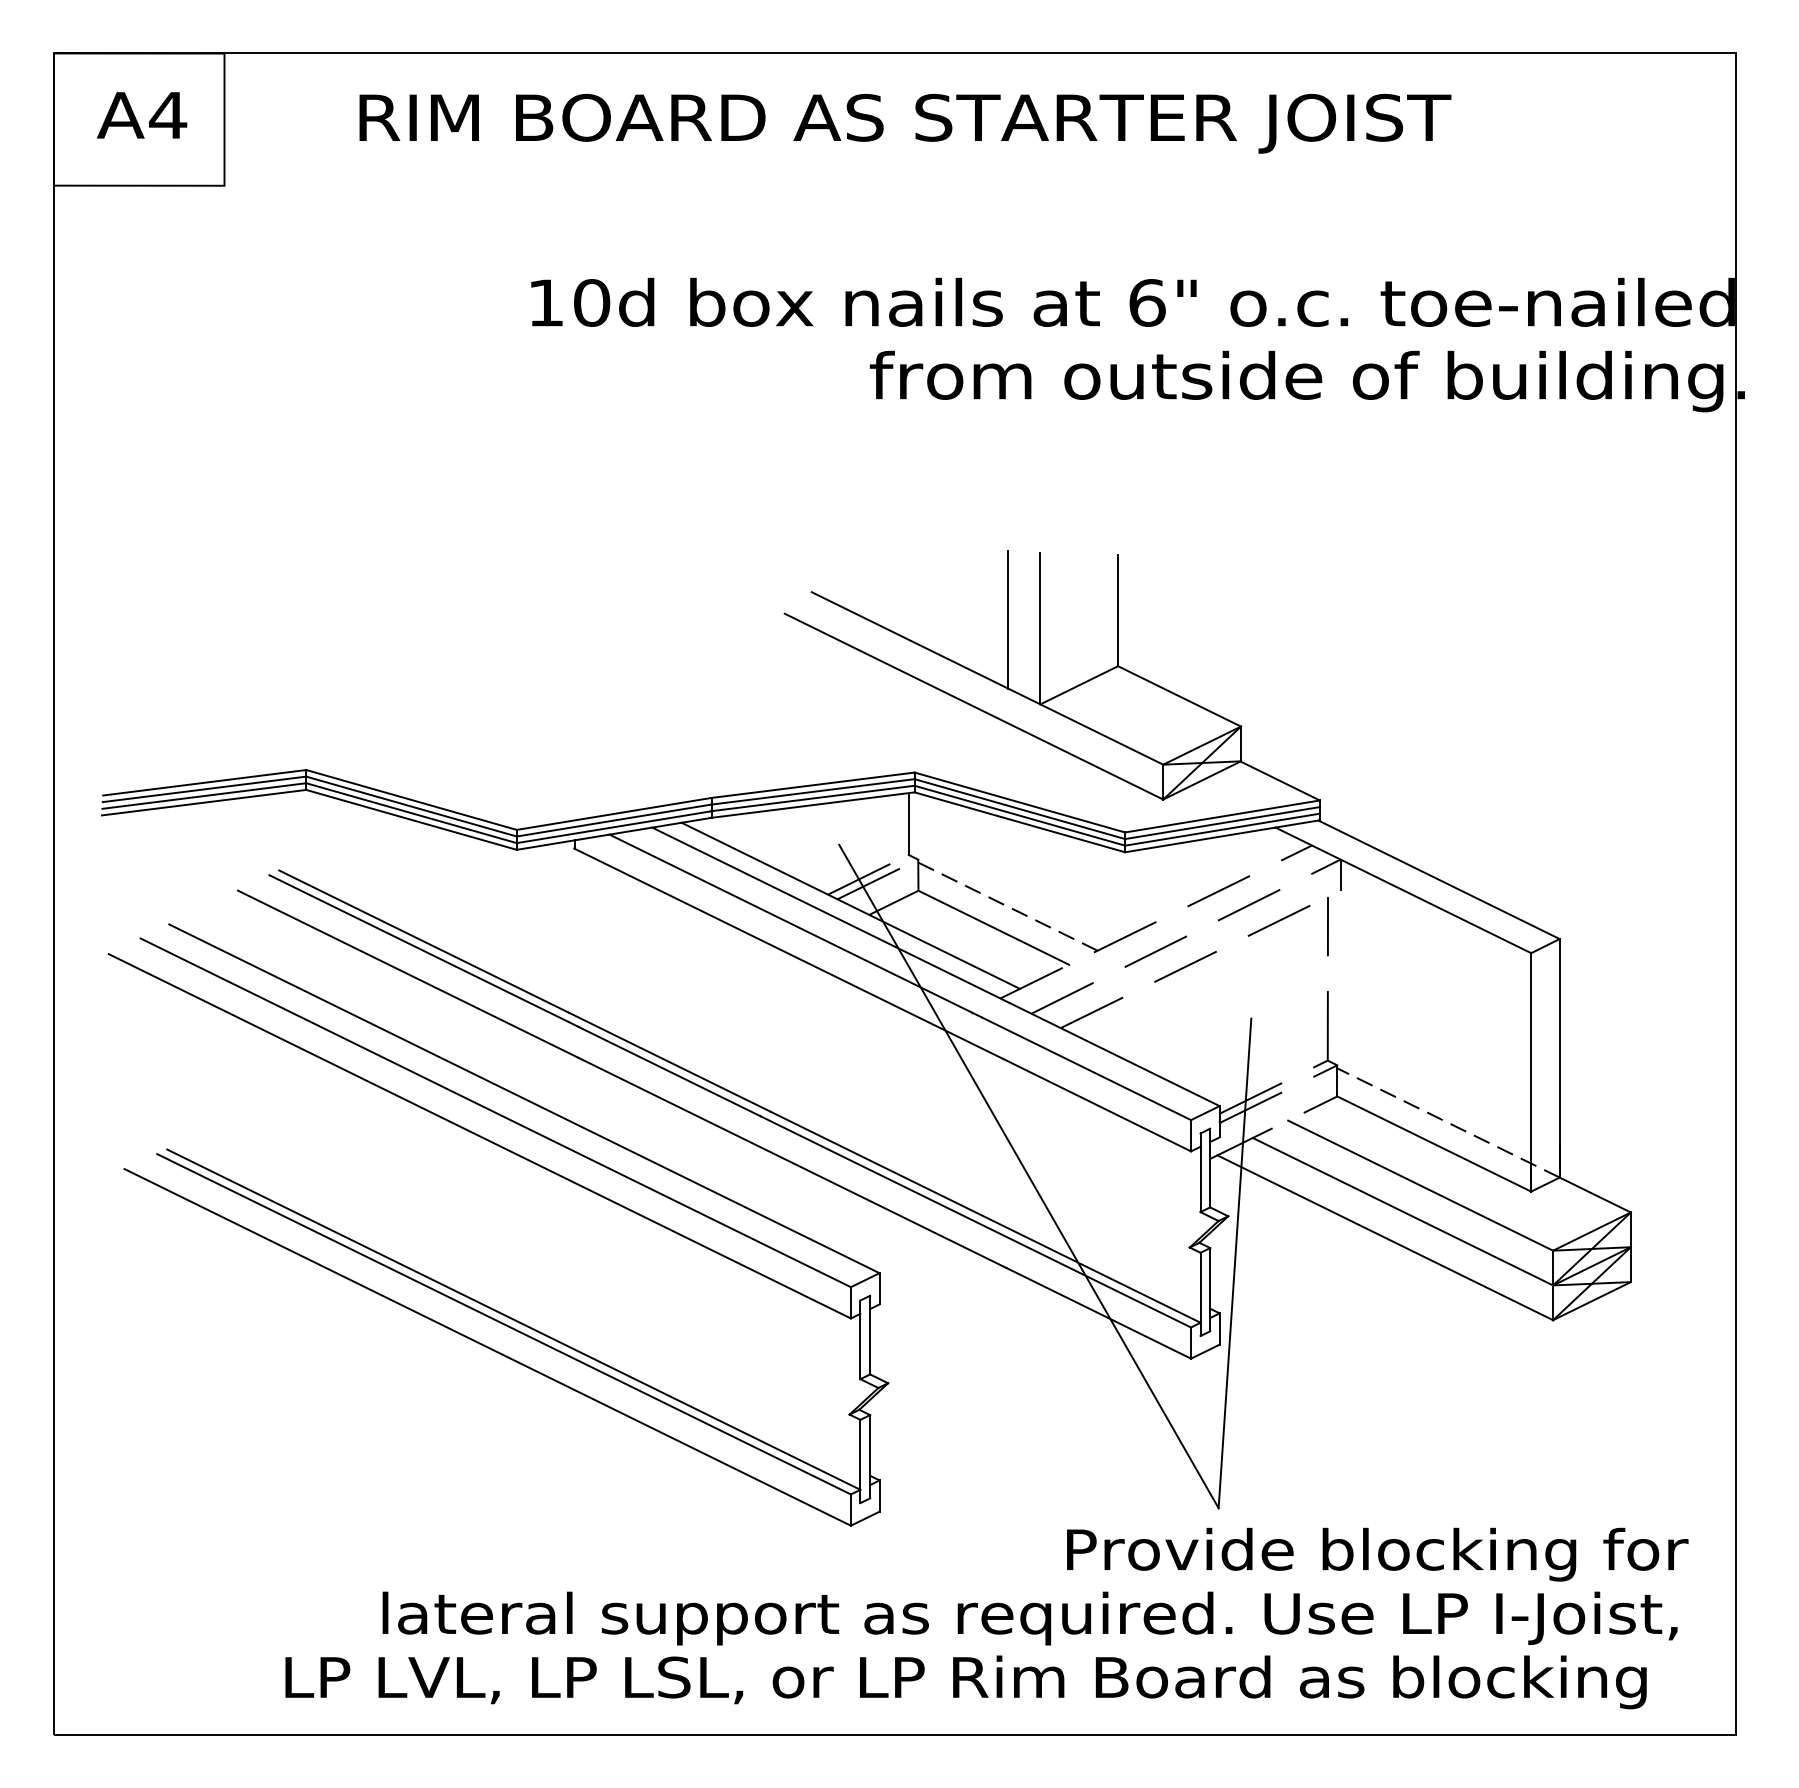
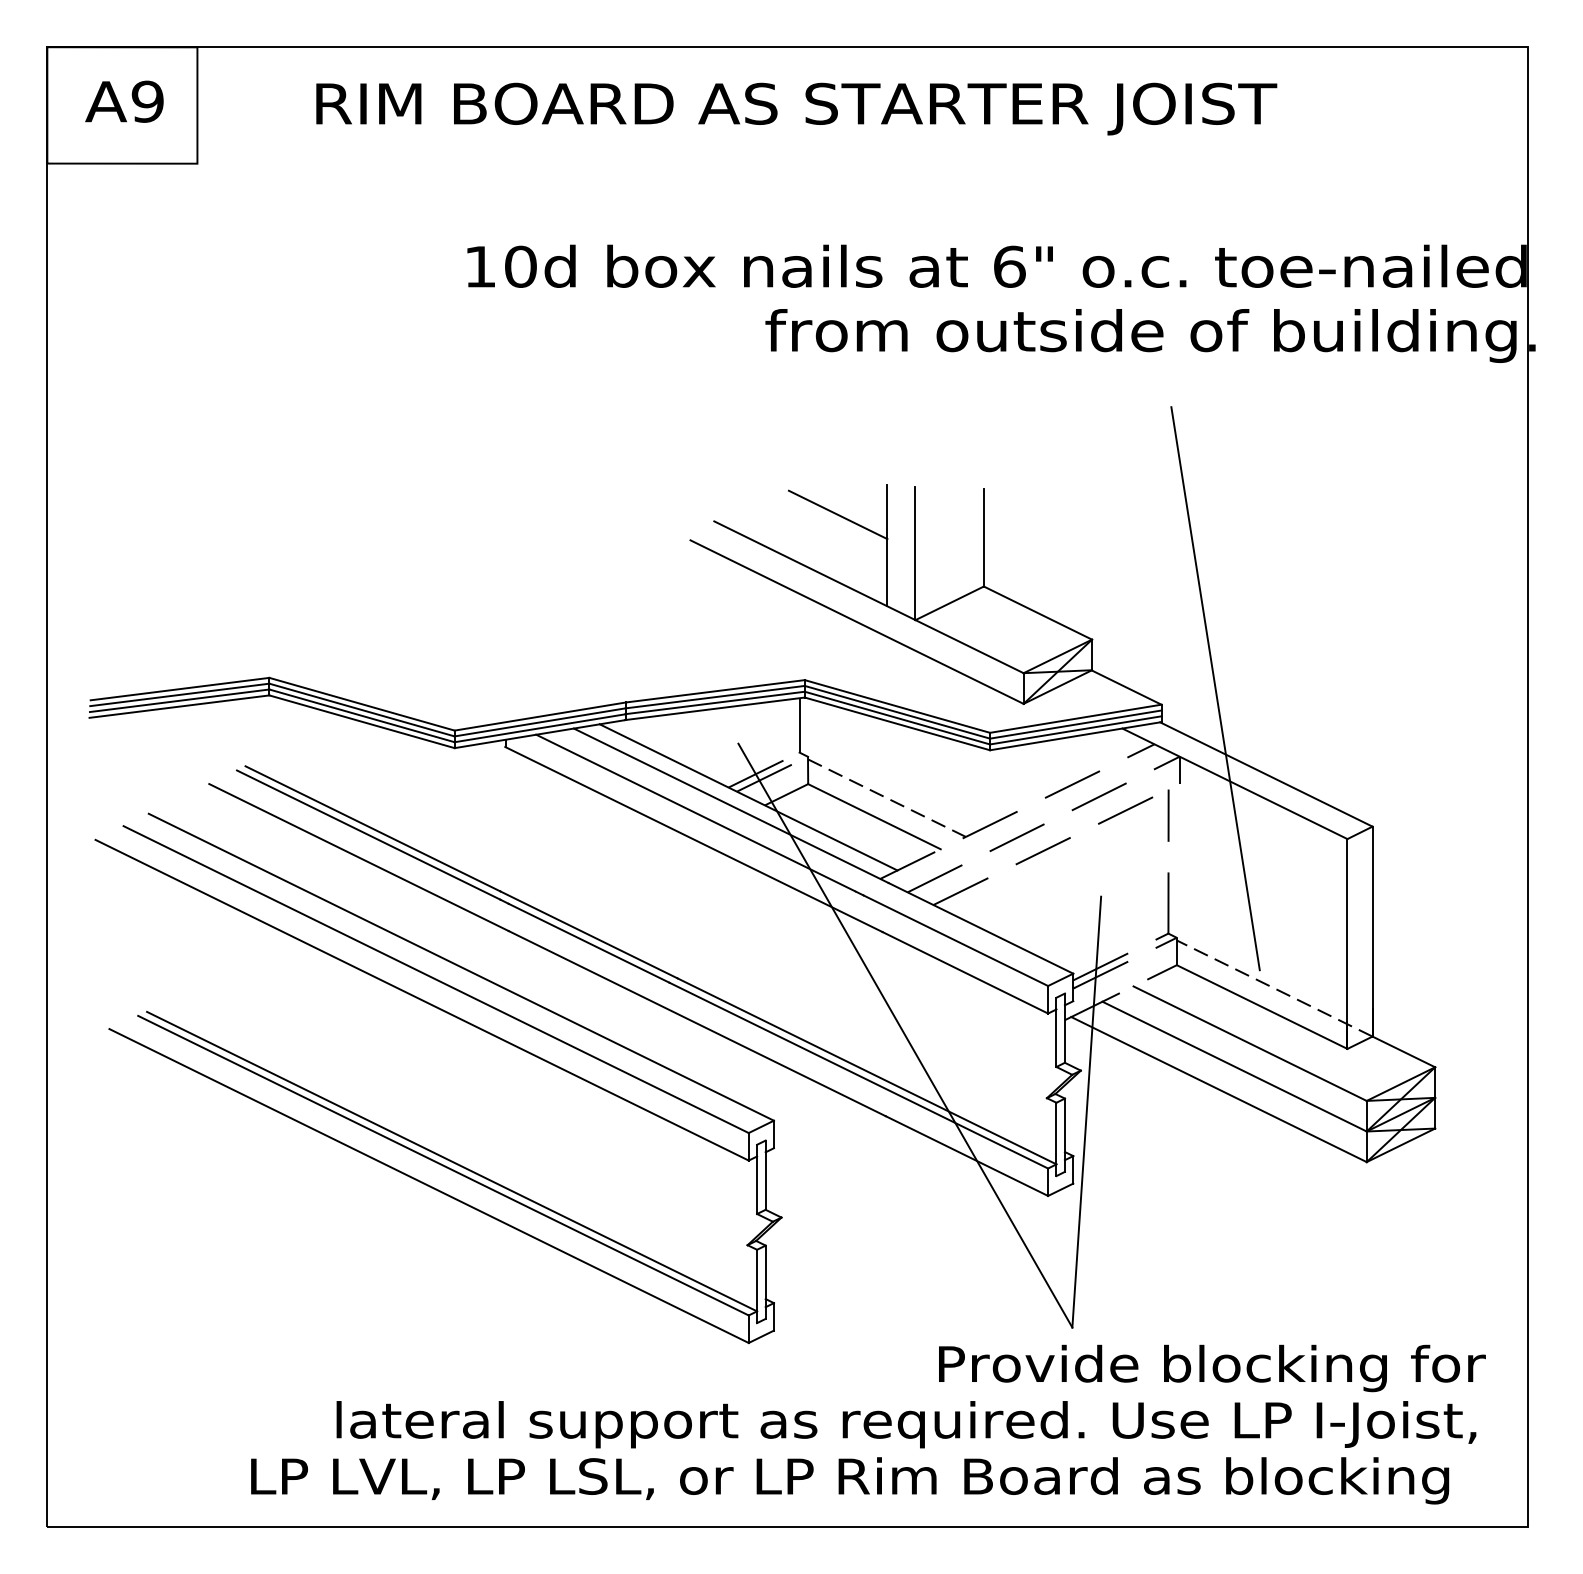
text: (168, 115) -> (148, 101), A4 -> A9
line: (952, 584) -> (838, 514), added
line: (1381, 782) -> (1215, 688), added

